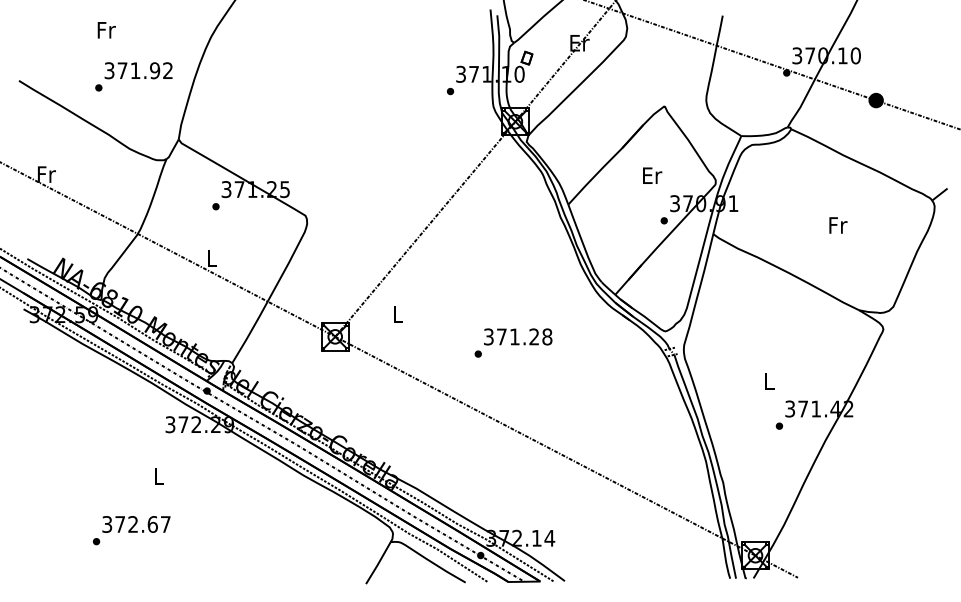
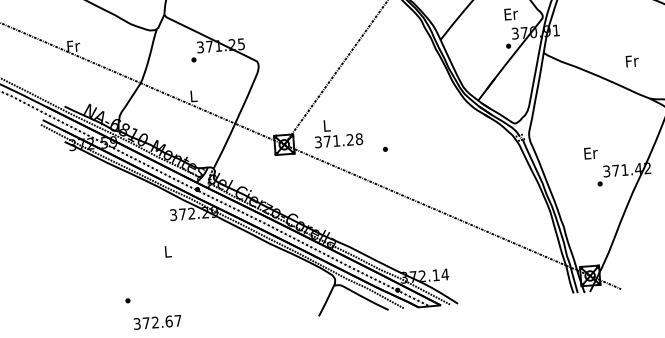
text: (652, 175) -> (511, 14), moved
text: (838, 225) -> (632, 61), moved
text: (518, 336) -> (339, 140), moved
text: (769, 381) -> (590, 153), L -> Er
text: (136, 524) -> (157, 322), moved

